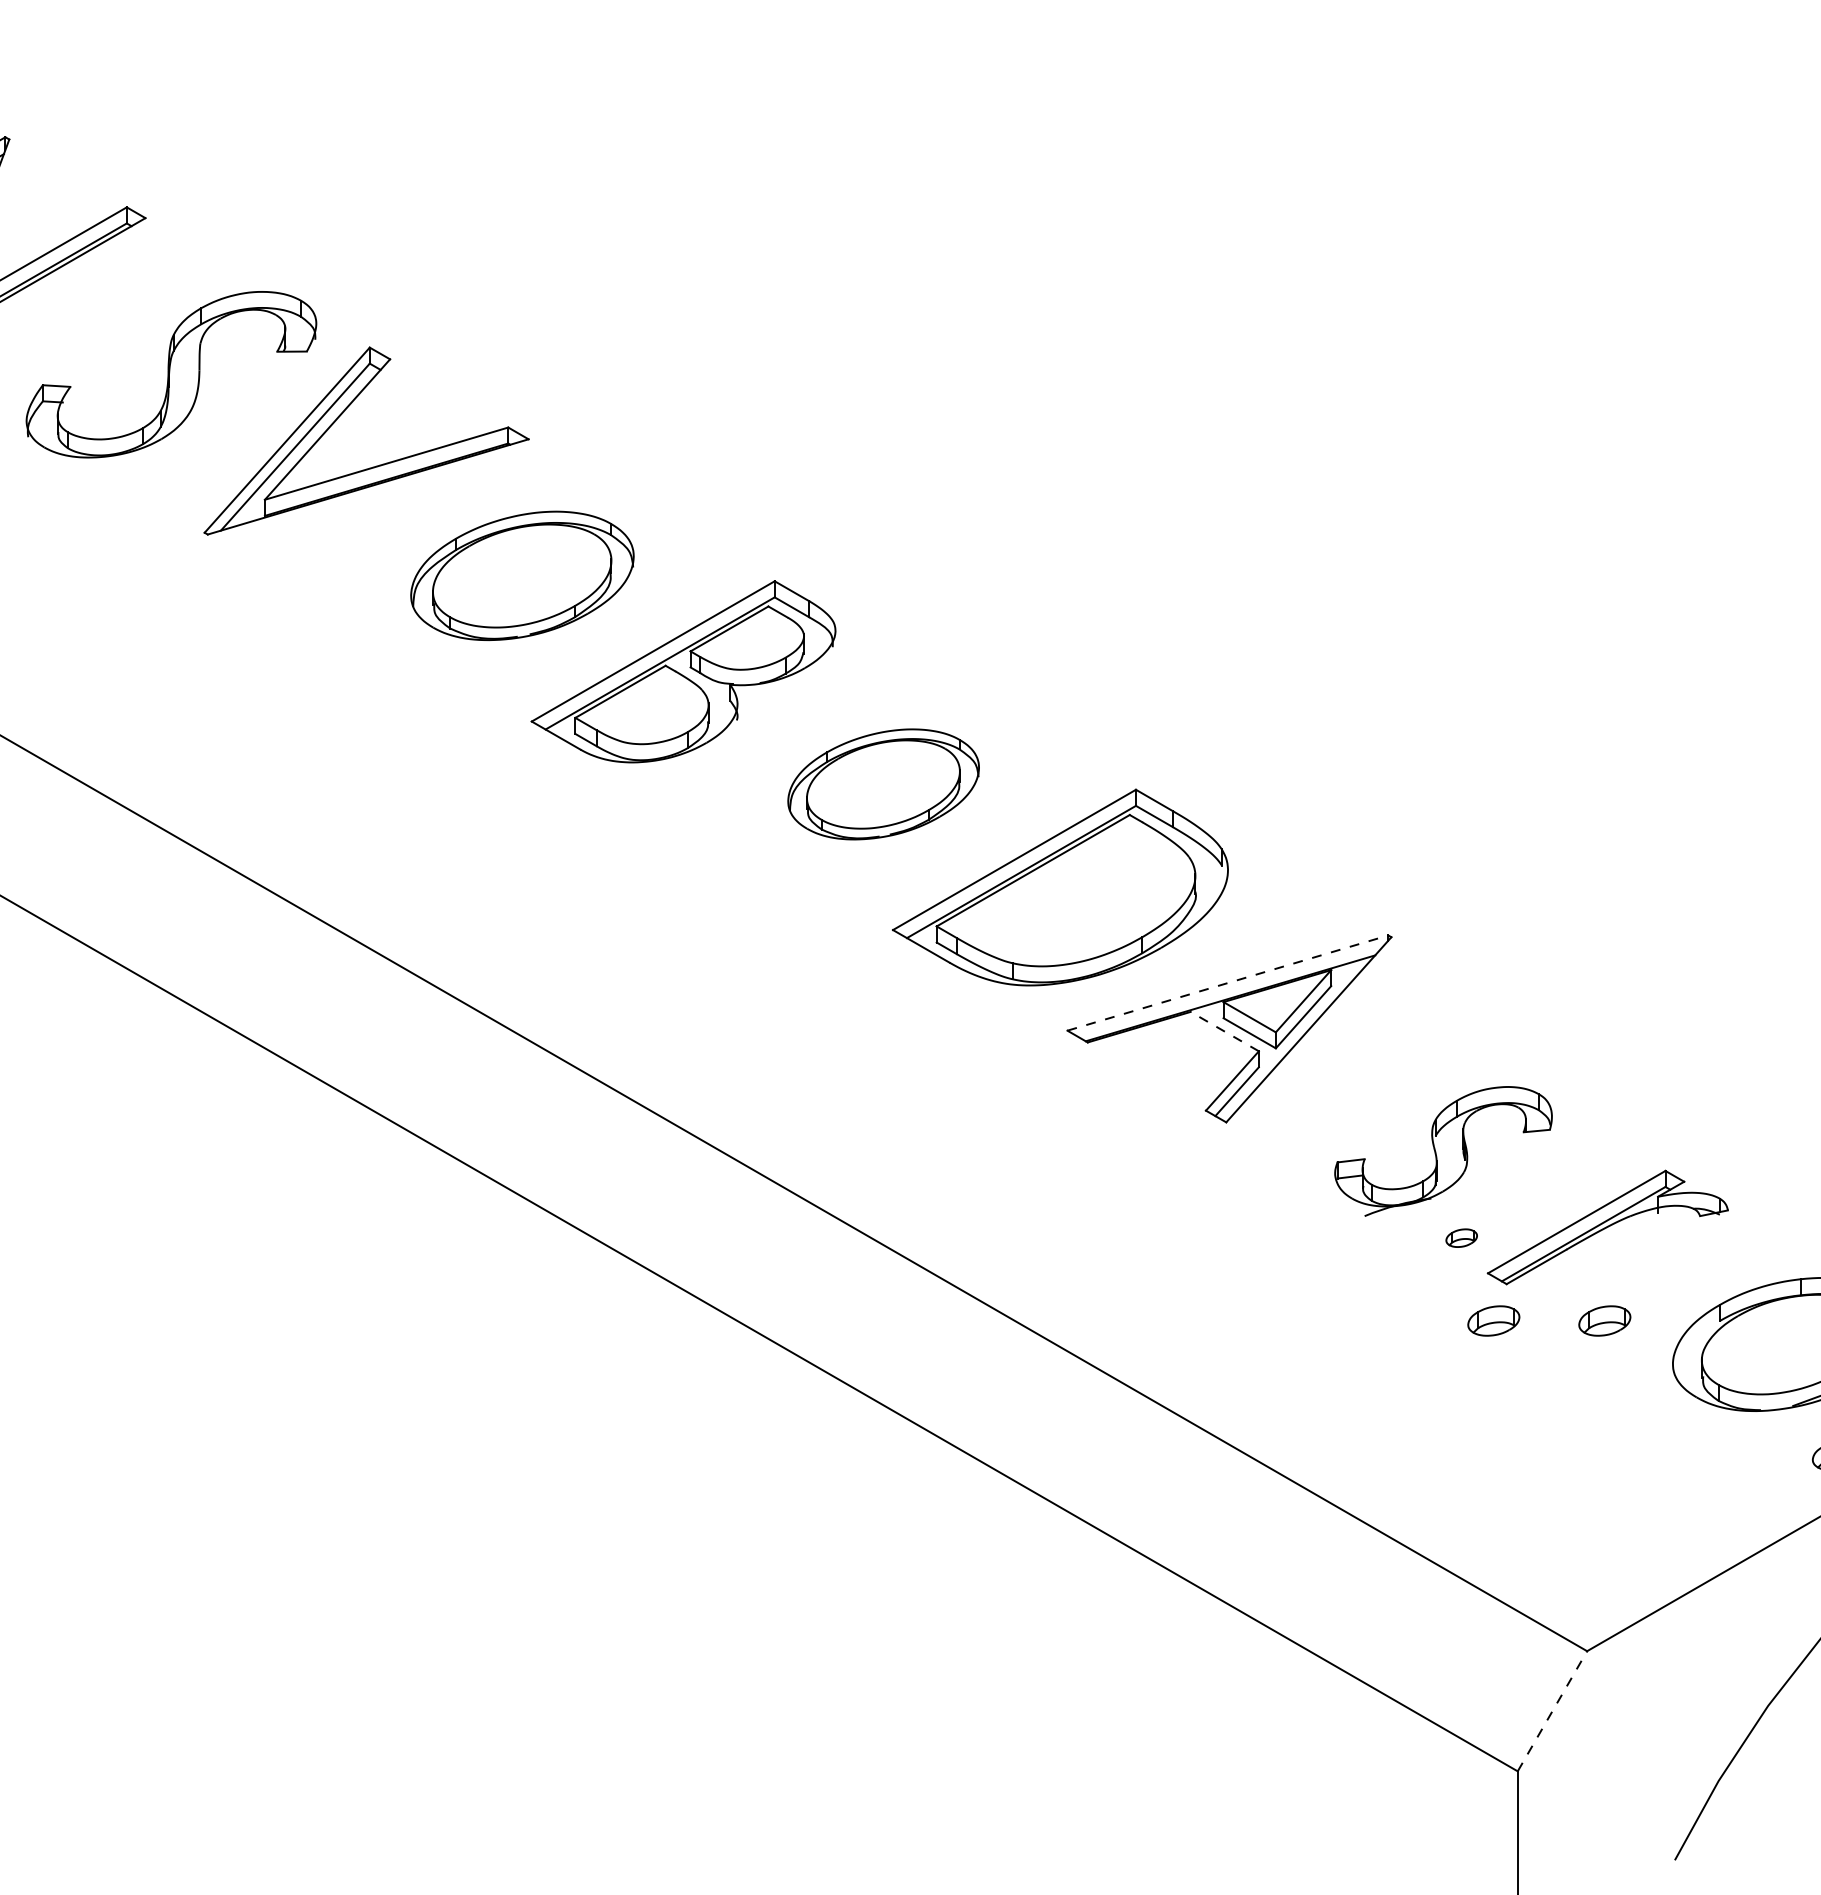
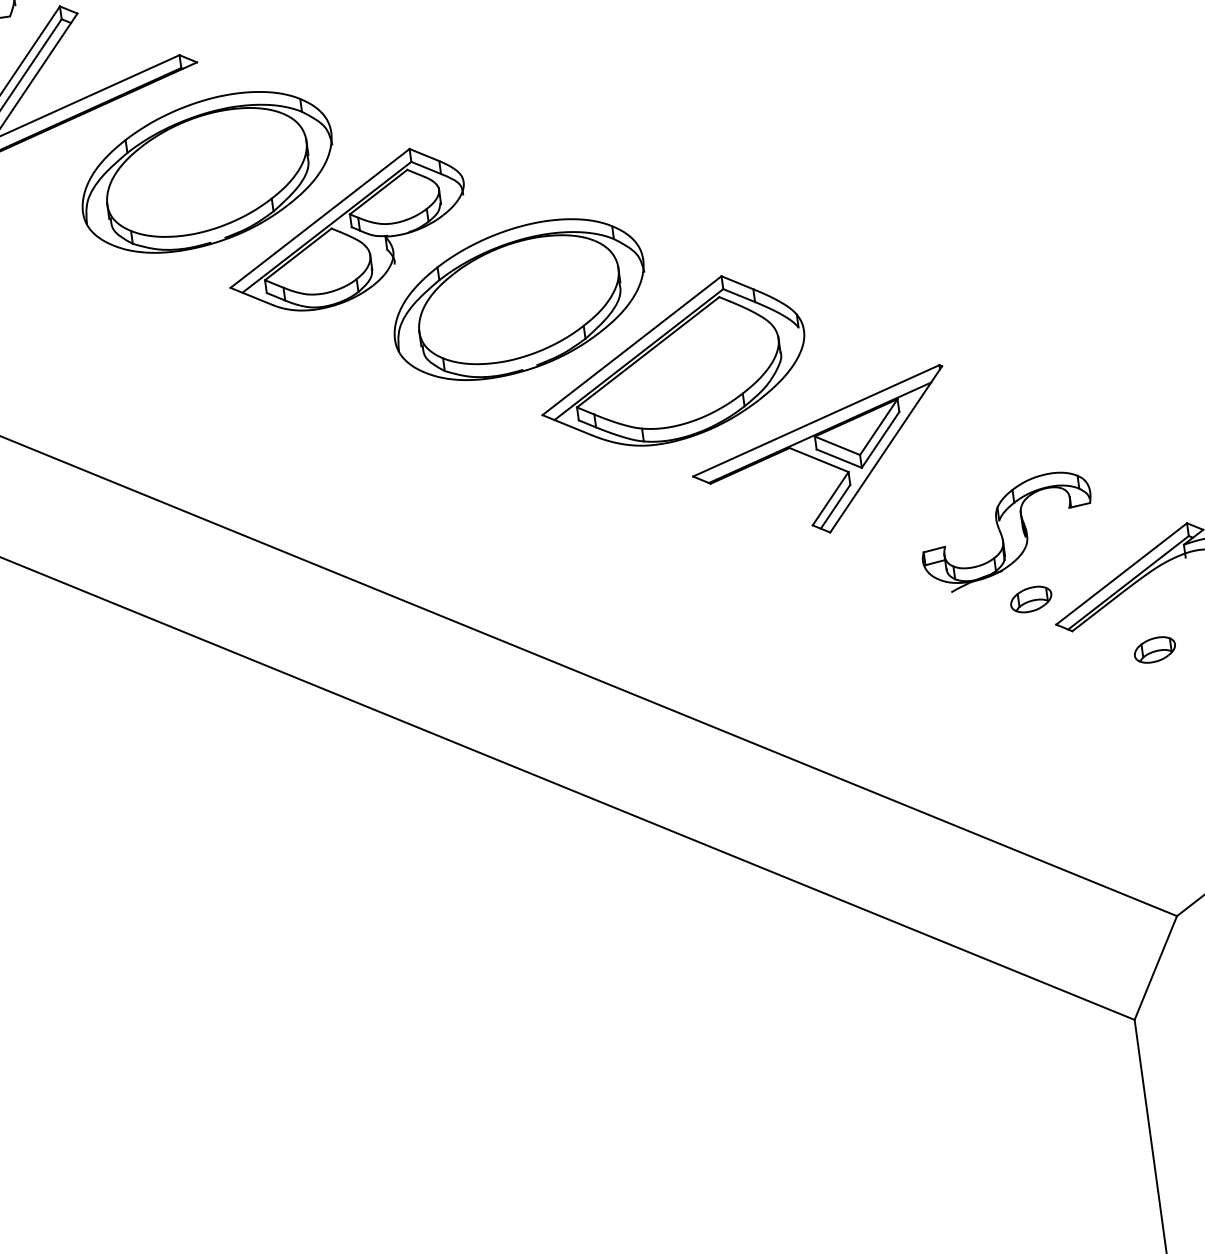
part: (522, 575) -> (207, 172), size x1.43
part: (883, 784) -> (518, 299), size x1.67
line: (1228, 982) -> (816, 420), dashed -> solid
line: (1224, 1031) -> (818, 459), dashed -> solid
part: (1461, 1237) -> (1031, 598), size x1.67
part: (1493, 1320) -> (1065, 661), removed
line: (1552, 1710) -> (1155, 967), dashed -> solid

